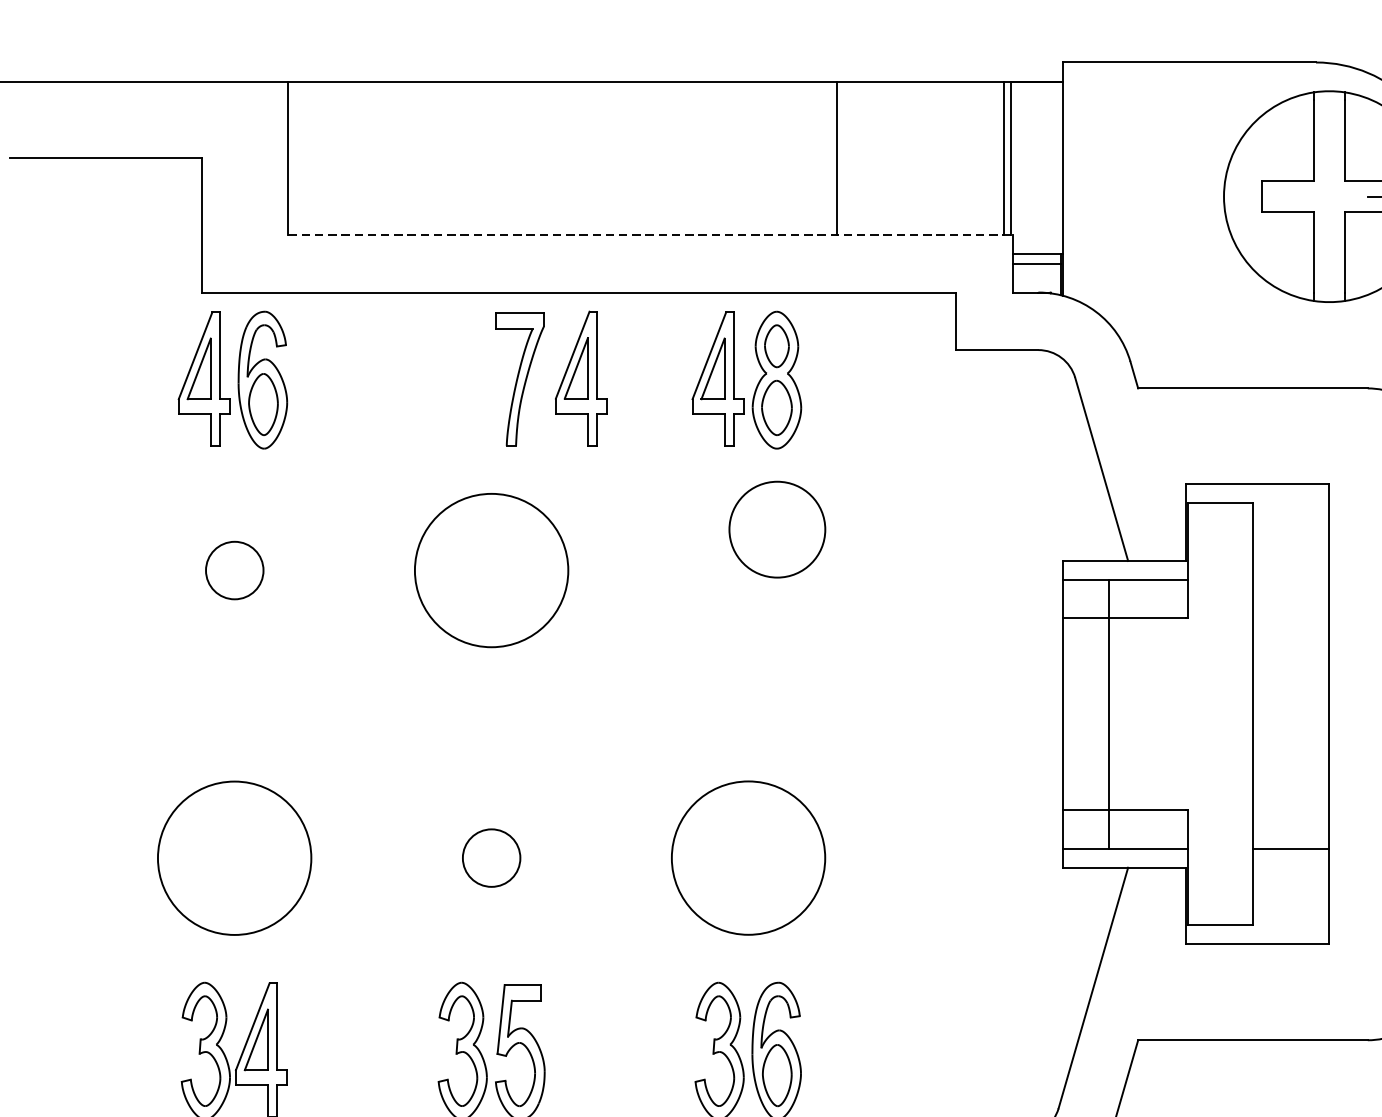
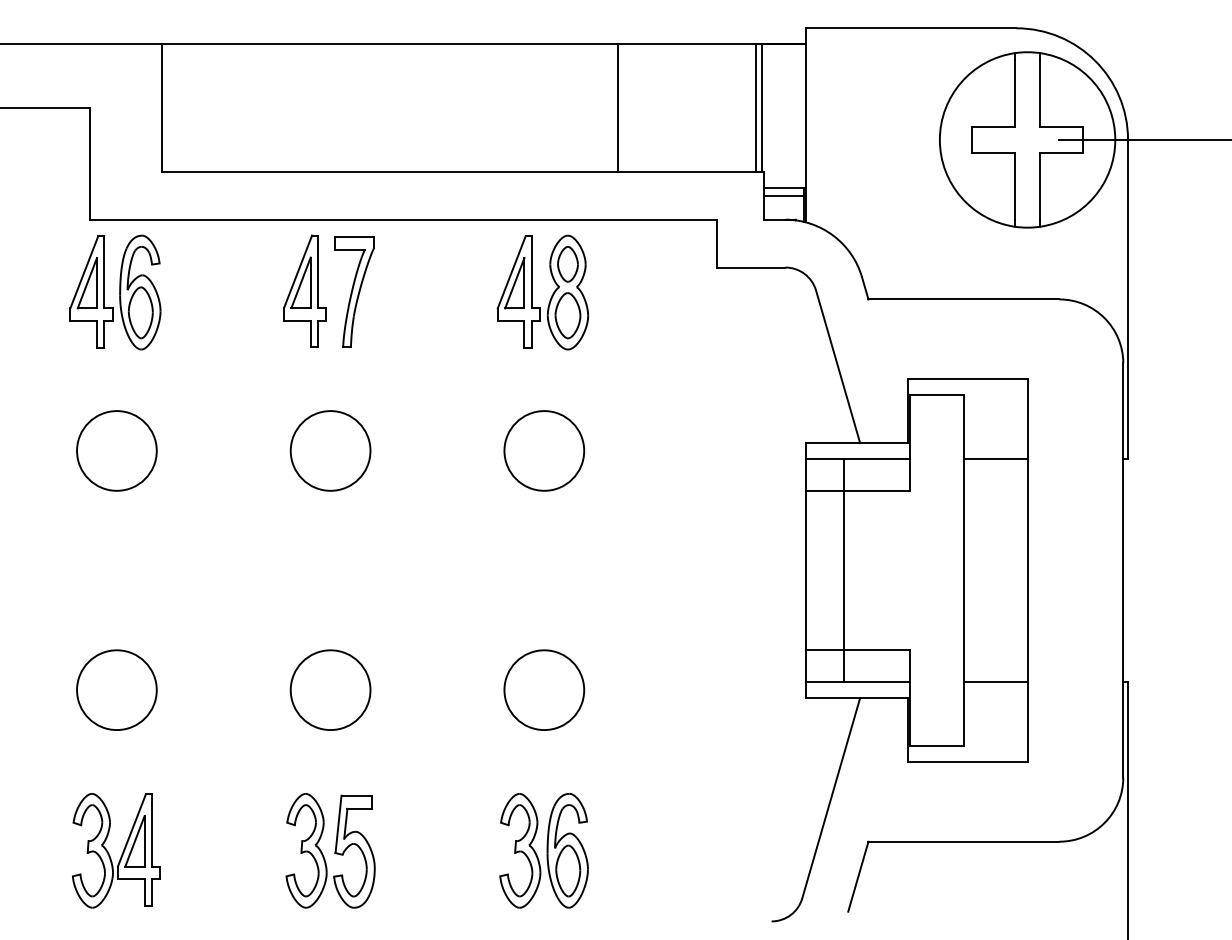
line: (651, 234) -> (463, 171), dashed -> solid
part: (580, 377) -> (304, 290), moved
circle: (777, 529) -> (544, 450), moved
circle: (234, 570) -> (116, 450), size x1.67
circle: (491, 570) -> (330, 450), size x0.62
line: (1290, 579) -> (995, 458), added
circle: (234, 857) -> (116, 689), size x0.62
circle: (491, 858) -> (330, 690), size x1.67
circle: (748, 858) -> (544, 690), size x0.62

